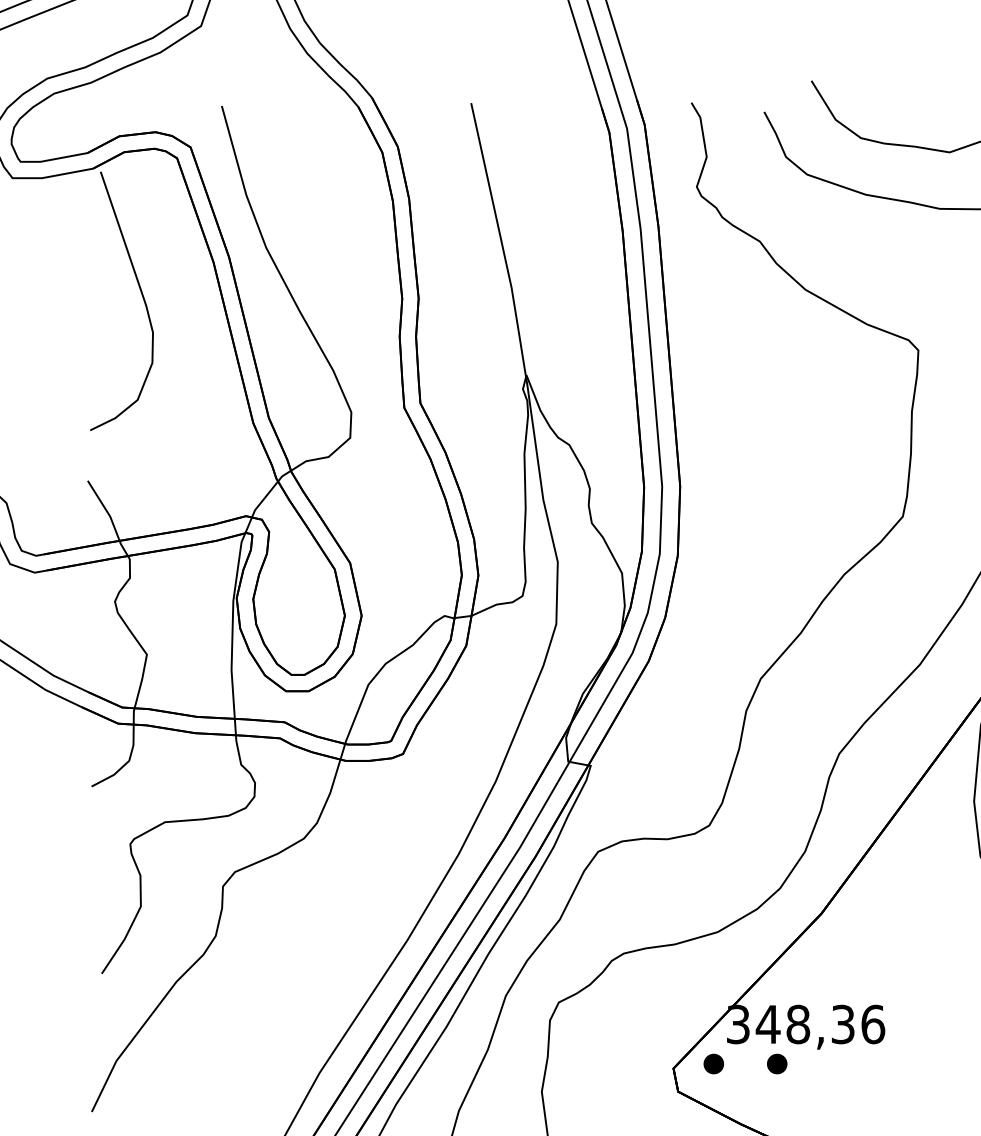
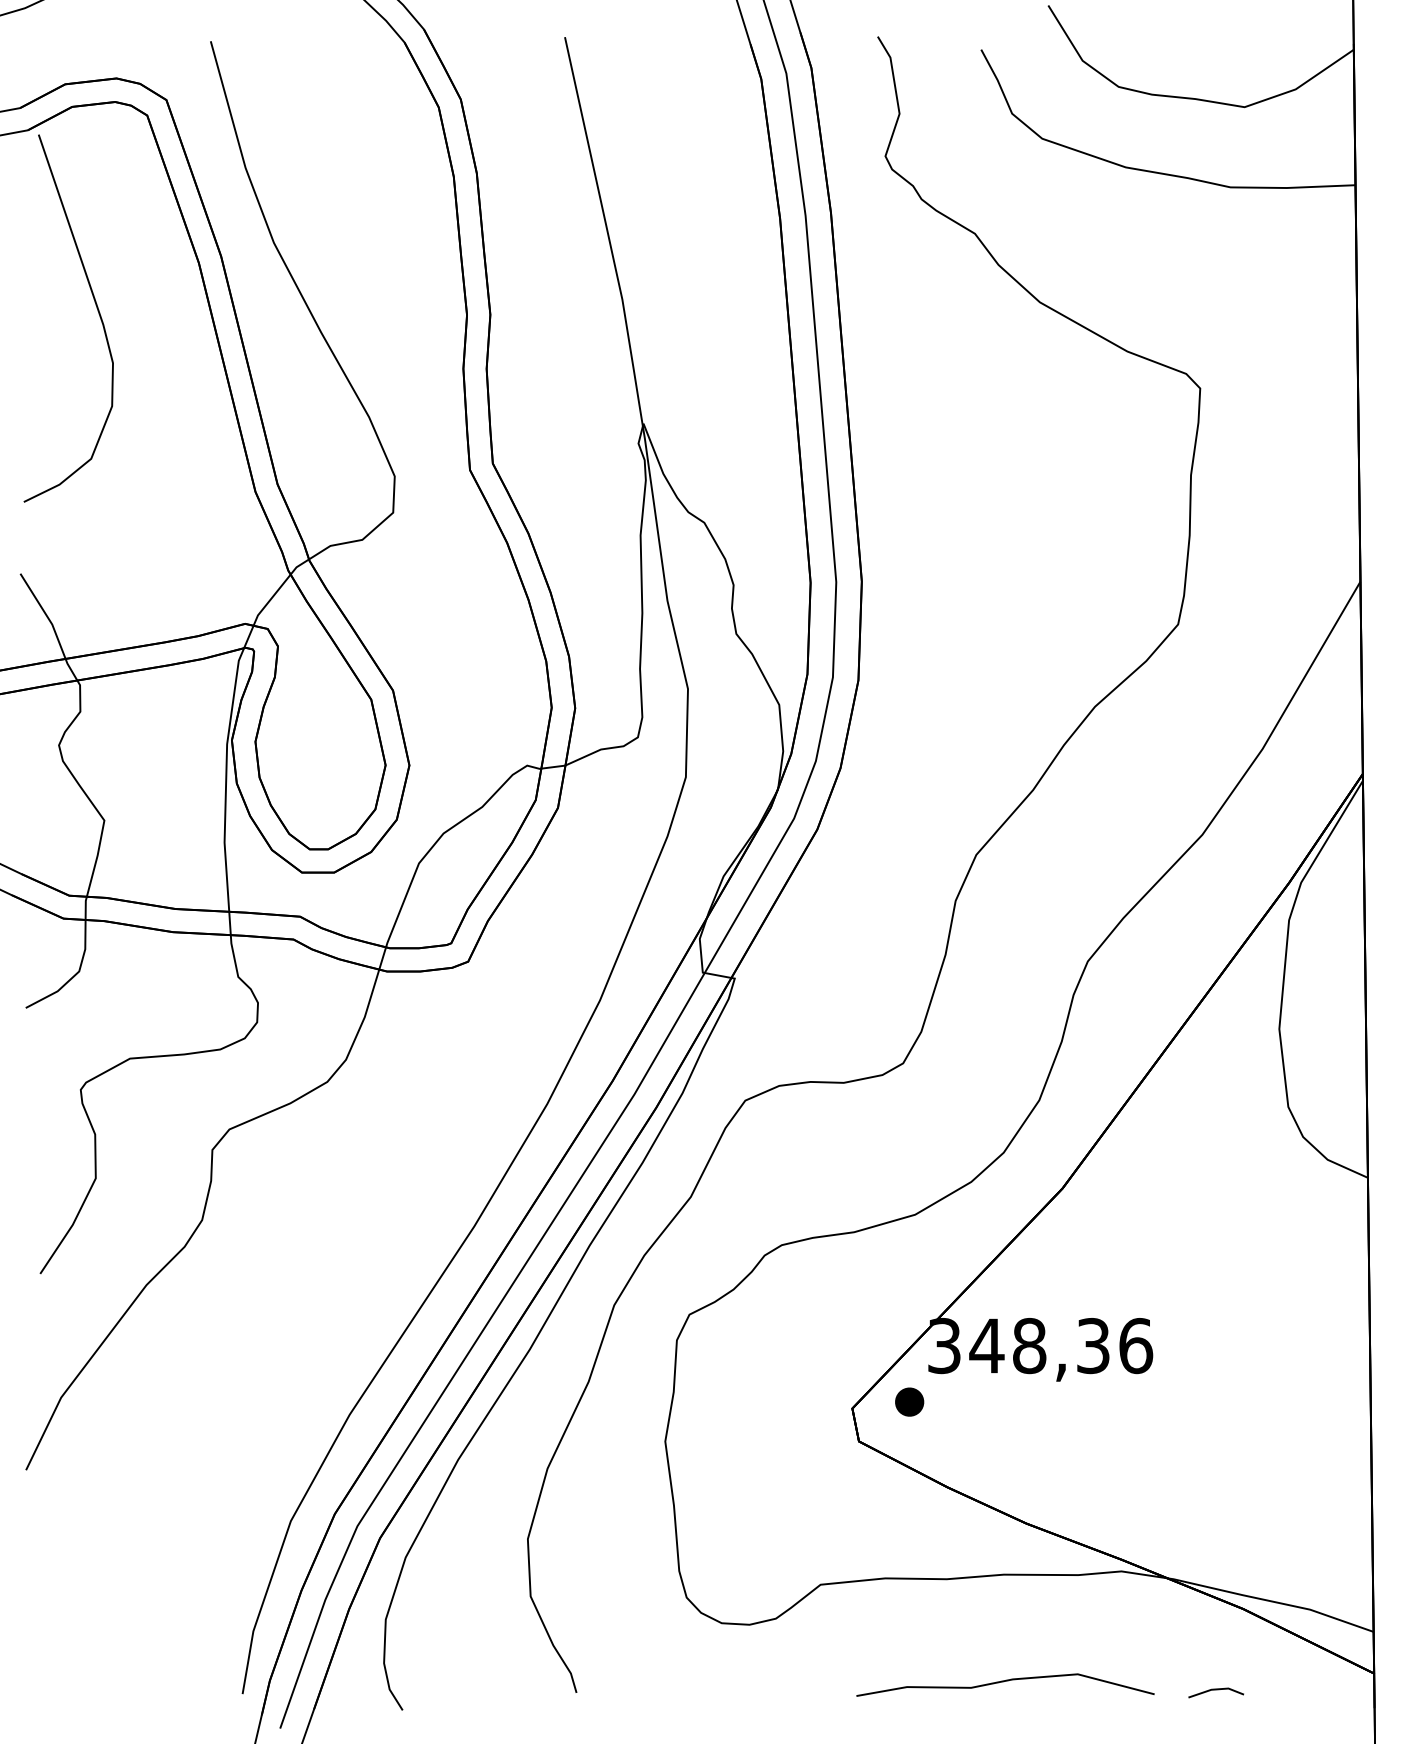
part: (777, 1063) -> (999, 1401), removed

